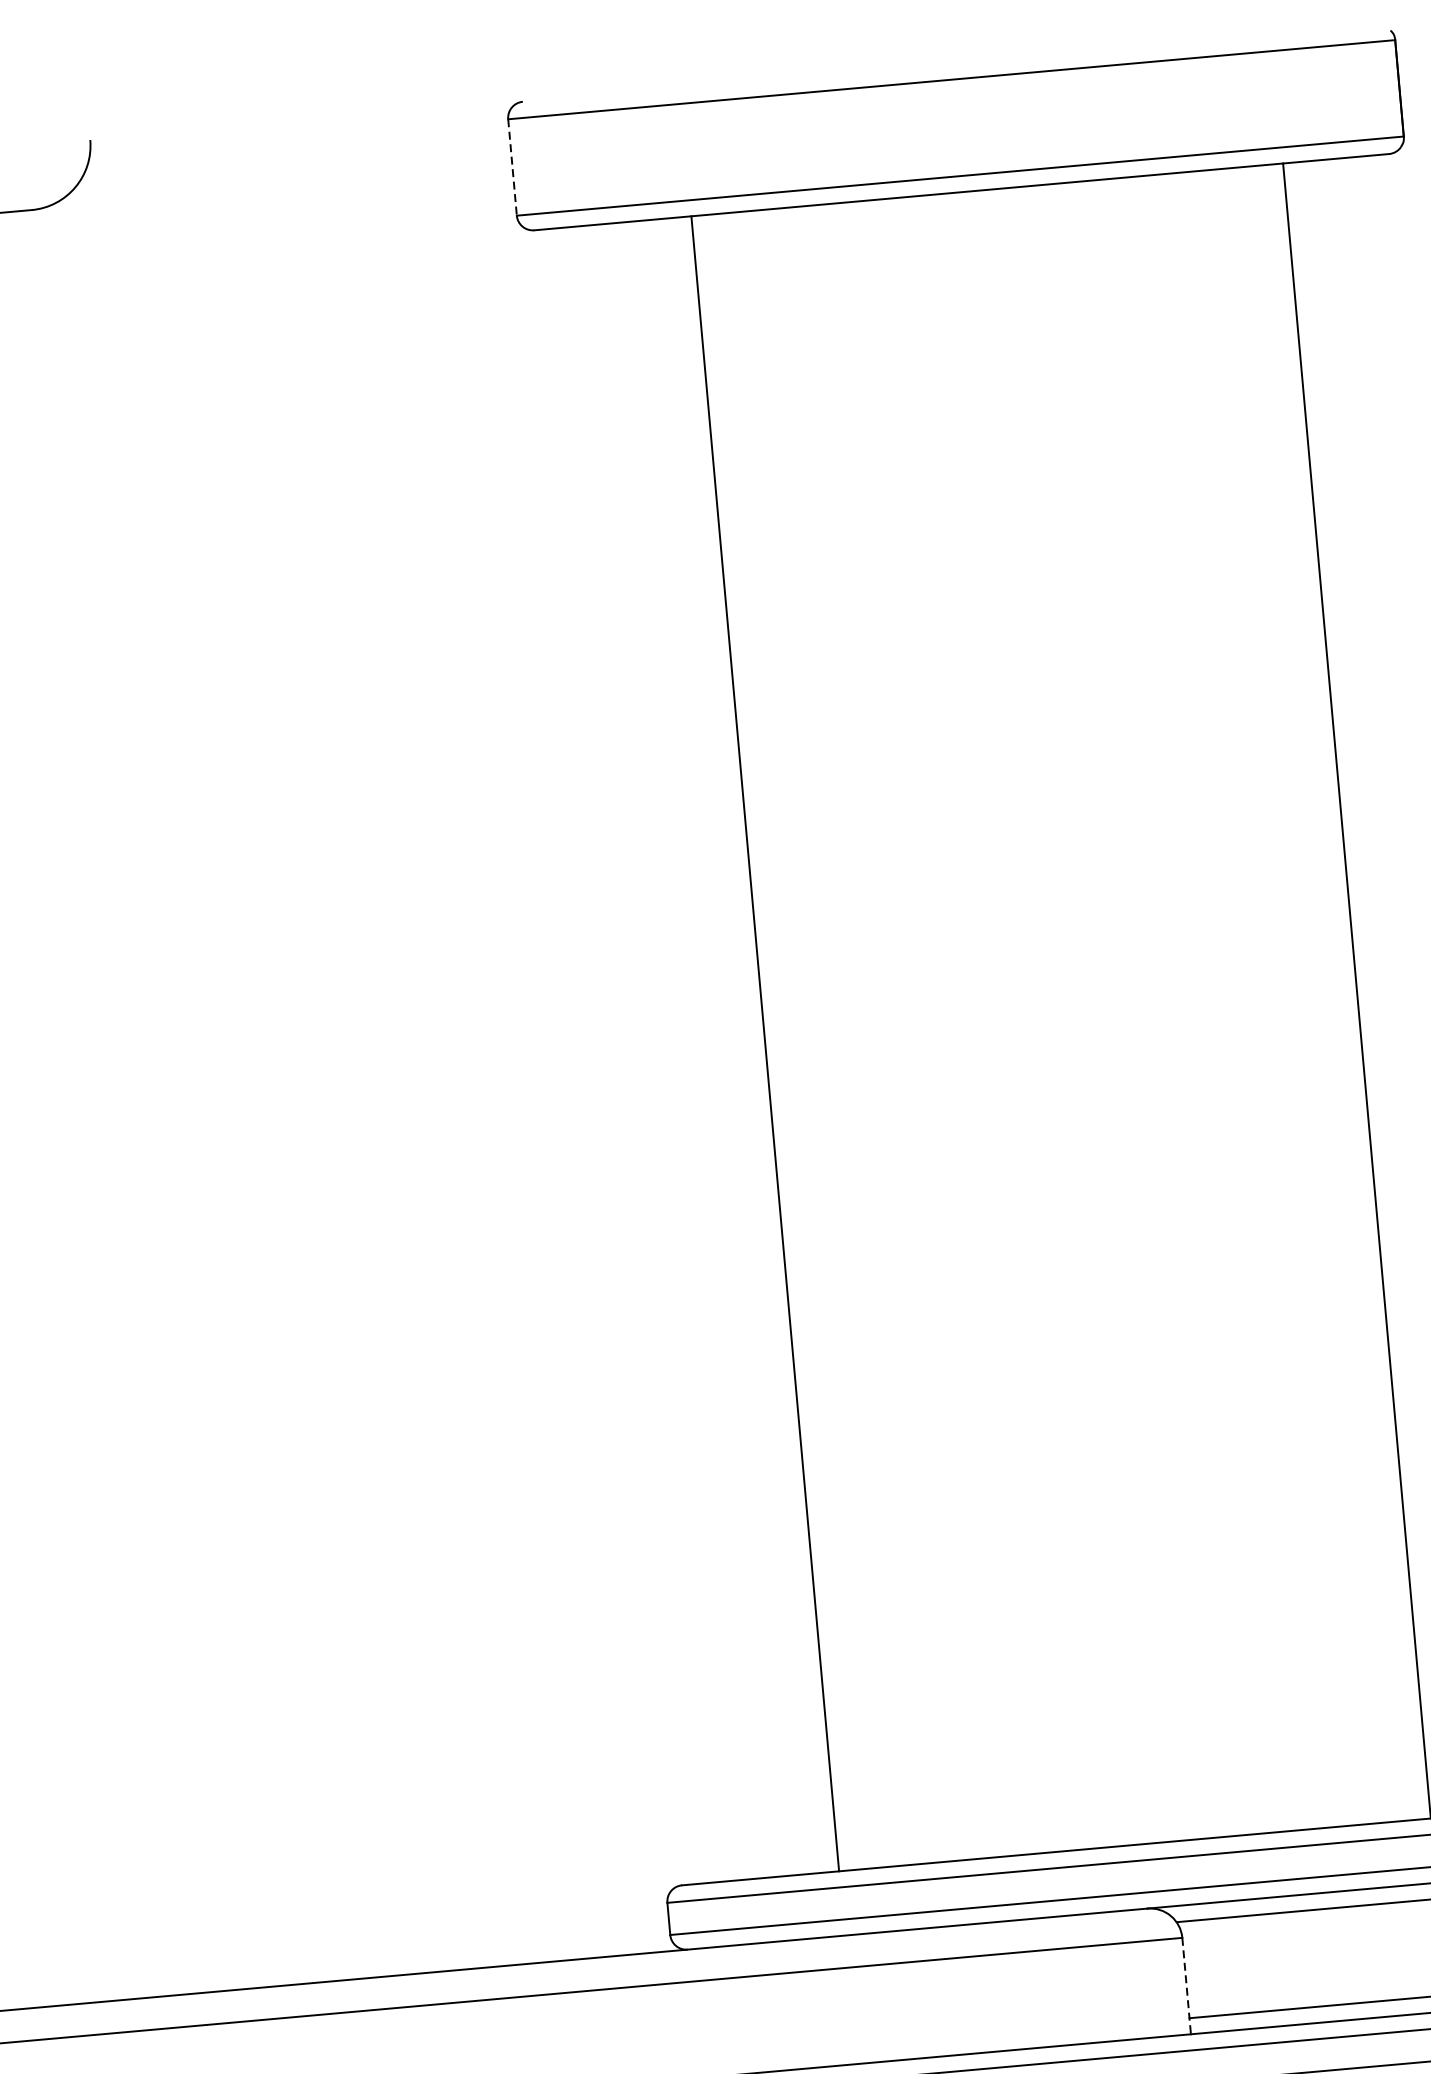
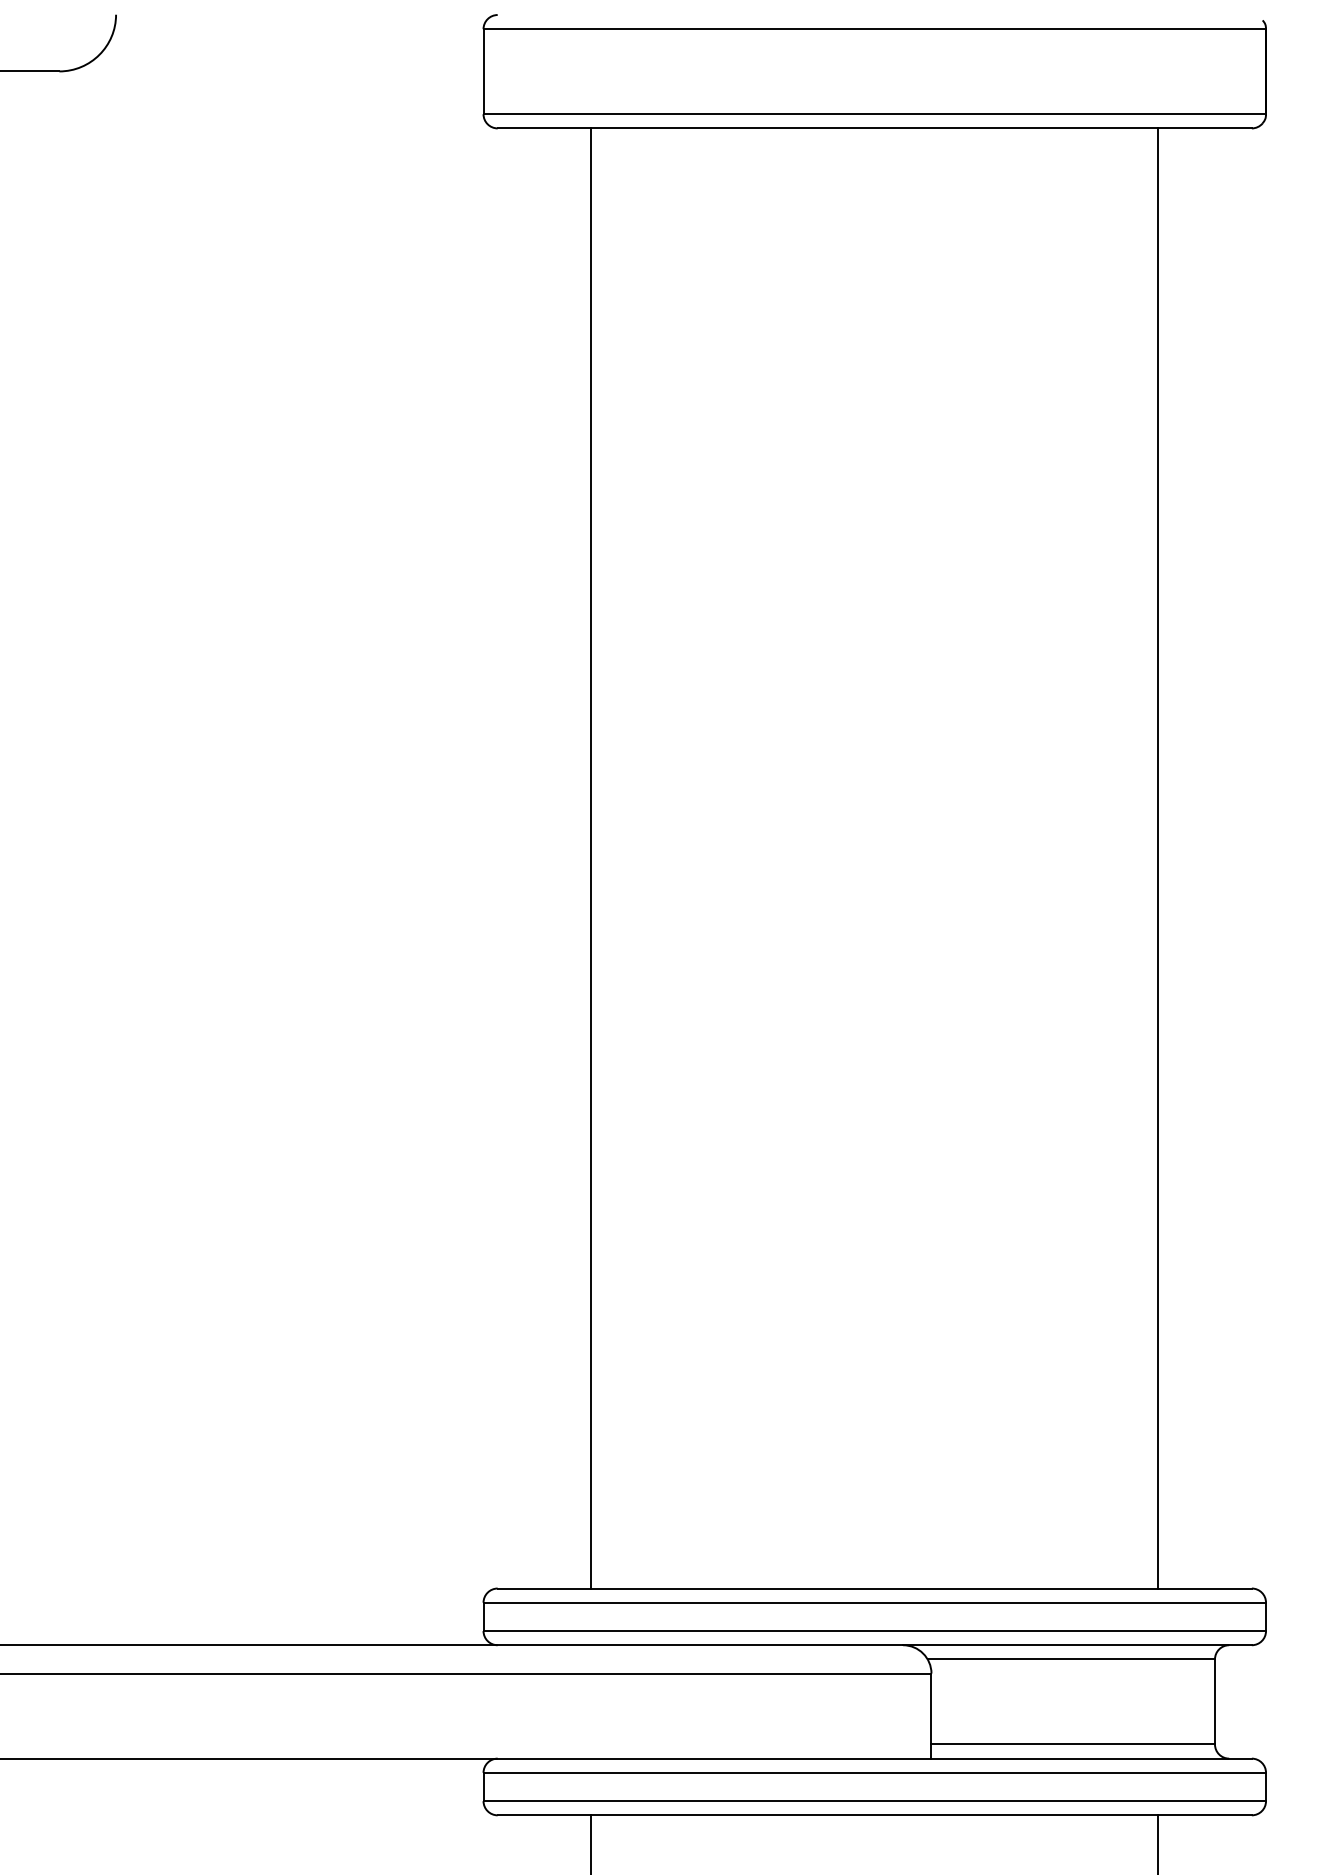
line: (512, 167) -> (483, 71), dashed -> solid
line: (765, 1043) -> (591, 858), moved
line: (1186, 1986) -> (931, 1716), dashed -> solid

